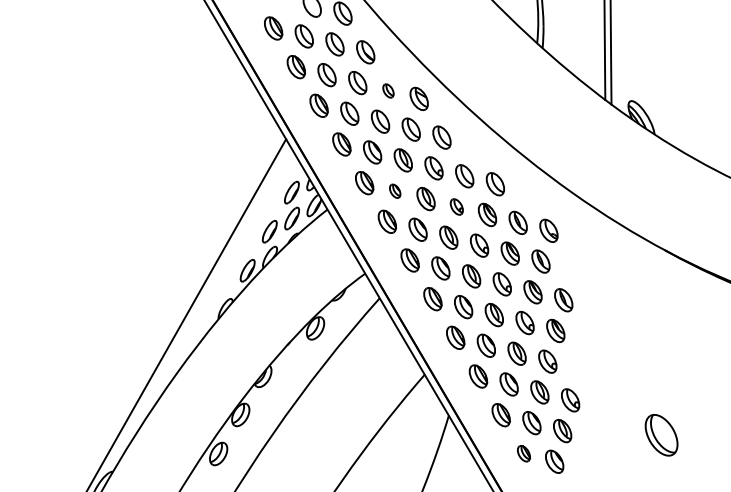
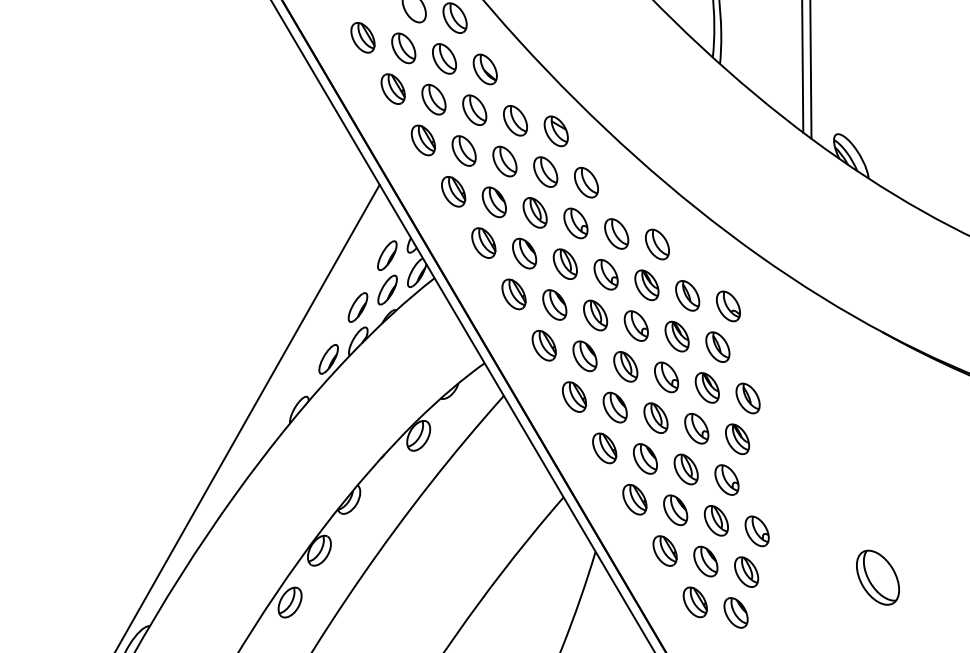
part: (388, 90) -> (515, 120), size x1.67
part: (394, 191) -> (523, 254), size x1.67
part: (456, 206) -> (605, 274), size x1.43
part: (523, 453) -> (694, 601), size x1.43

